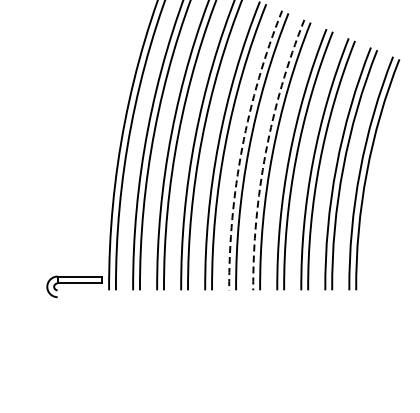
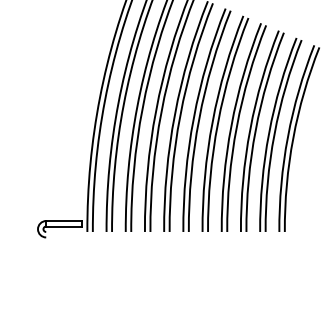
arc: (242, 148) -> (193, 118), dashed -> solid
arc: (265, 152) -> (212, 121), dashed -> solid

